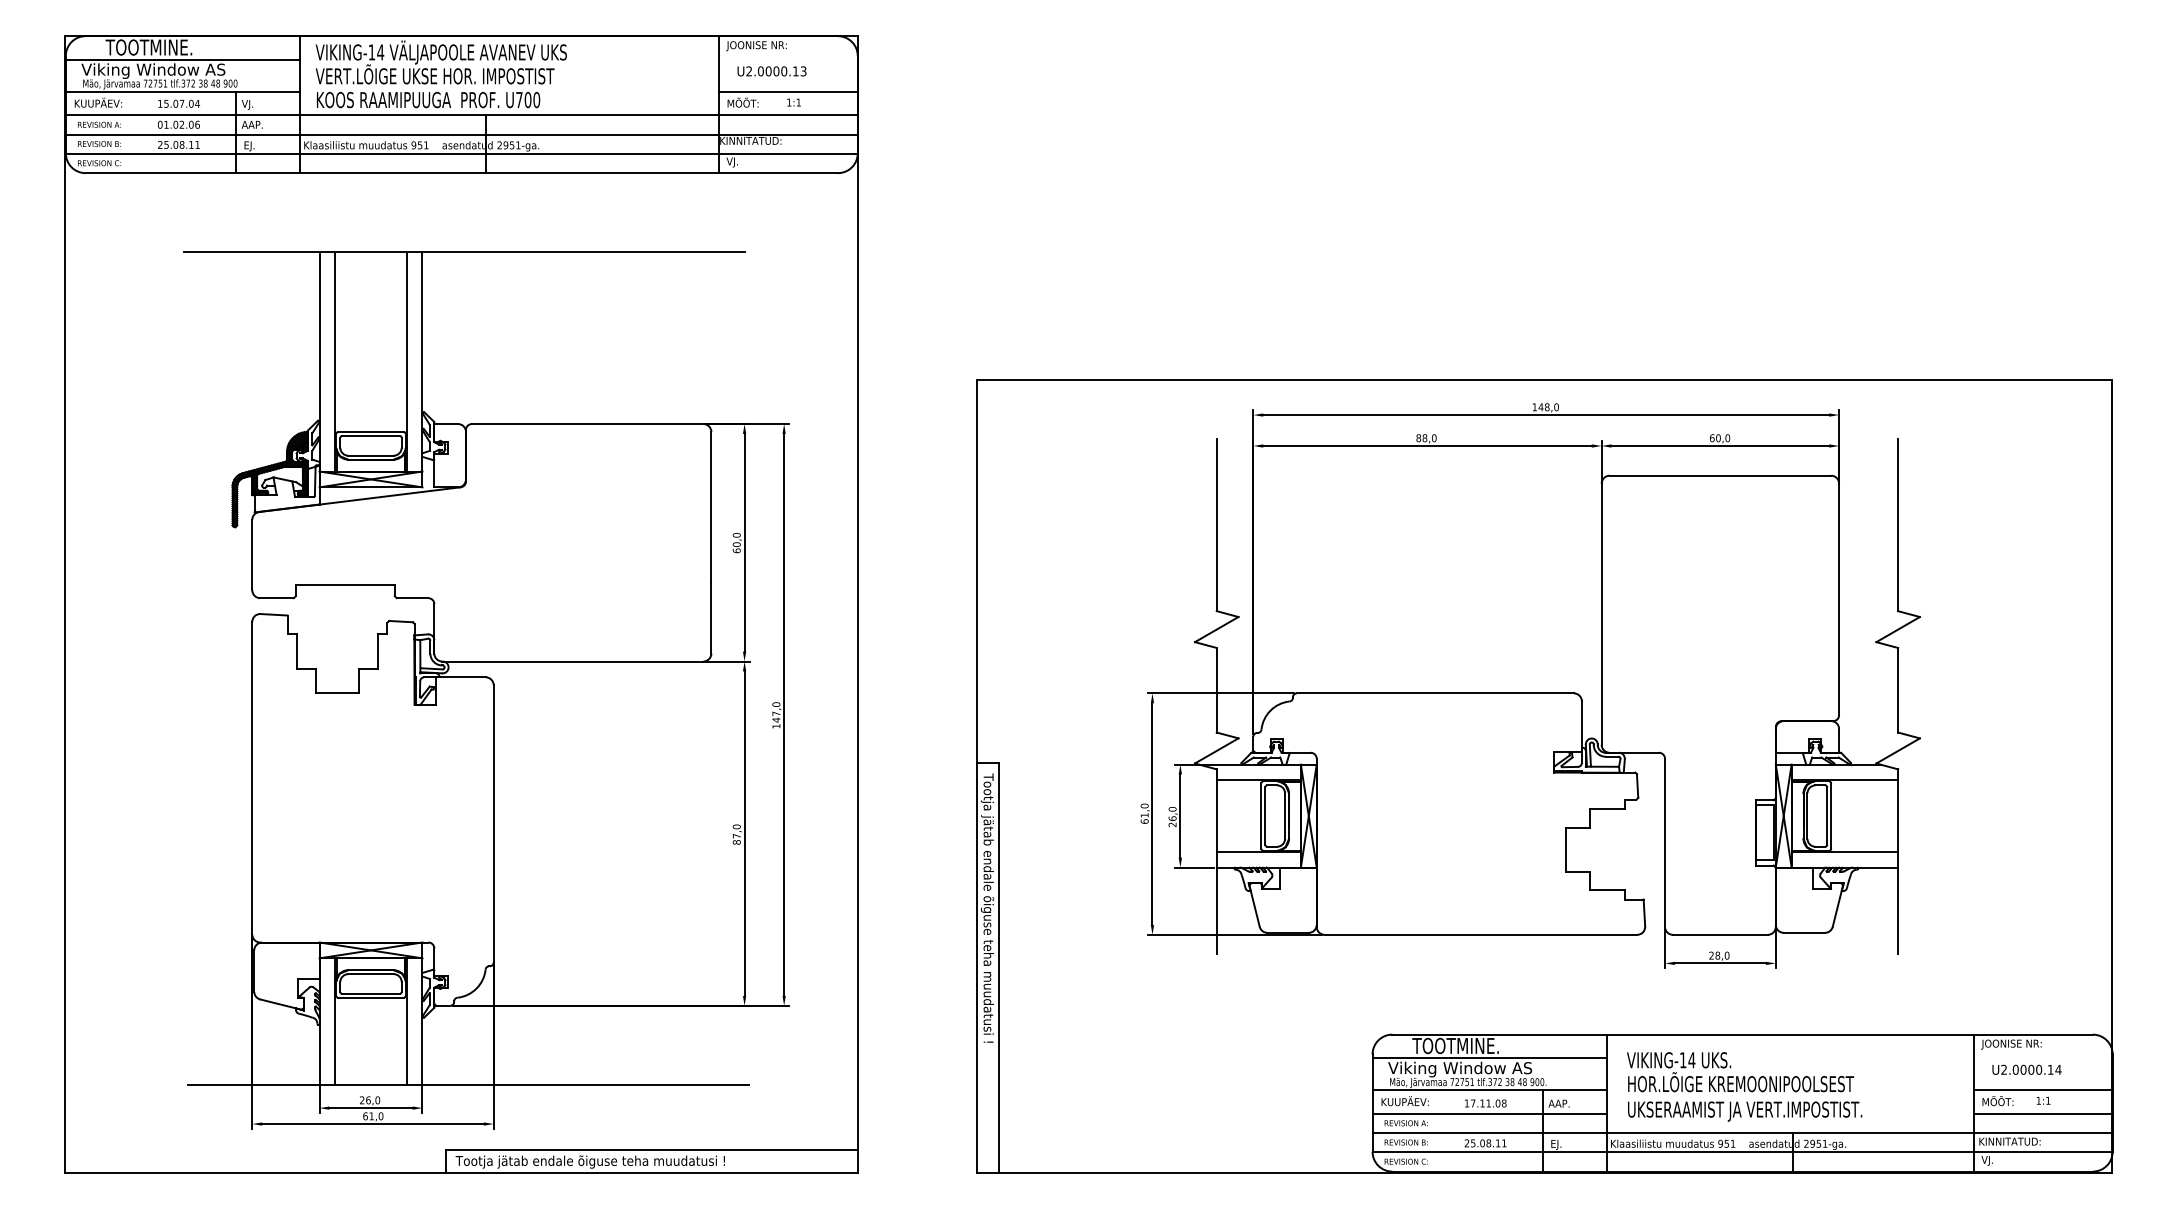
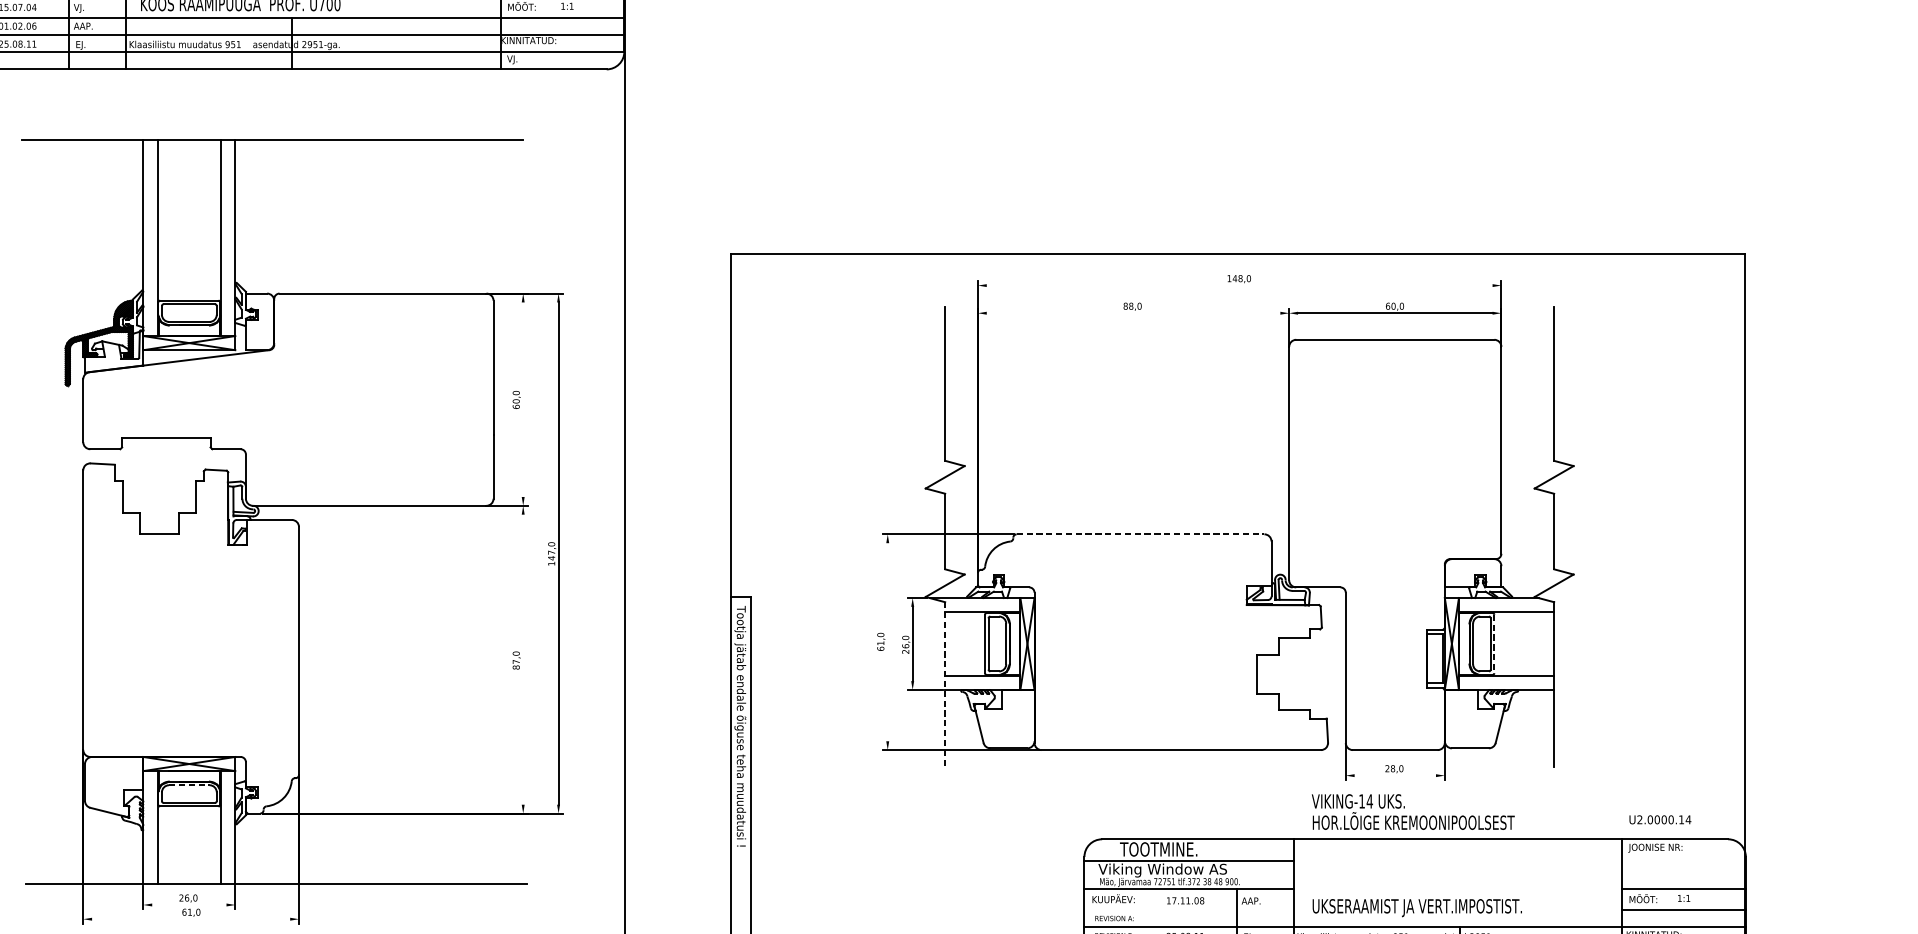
line: (1546, 415) -> (1239, 285), removed
line: (1427, 446) -> (1133, 313), removed
line: (744, 542) -> (523, 399), removed
line: (1435, 693) -> (1140, 534), solid -> dashed
line: (1152, 813) -> (887, 641), removed
line: (1831, 816) -> (1494, 644), solid -> dashed
line: (744, 833) -> (523, 659), removed
line: (1216, 862) -> (944, 685), solid -> dashed
line: (1719, 963) -> (1394, 775), removed
line: (371, 974) -> (189, 785), solid -> dashed
text: (2026, 1069) -> (1659, 819), moved
text: (1740, 1072) -> (1413, 812), moved
line: (370, 1108) -> (188, 905), removed
line: (1489, 1113) -> (1188, 909), removed
line: (372, 1124) -> (190, 919), removed

